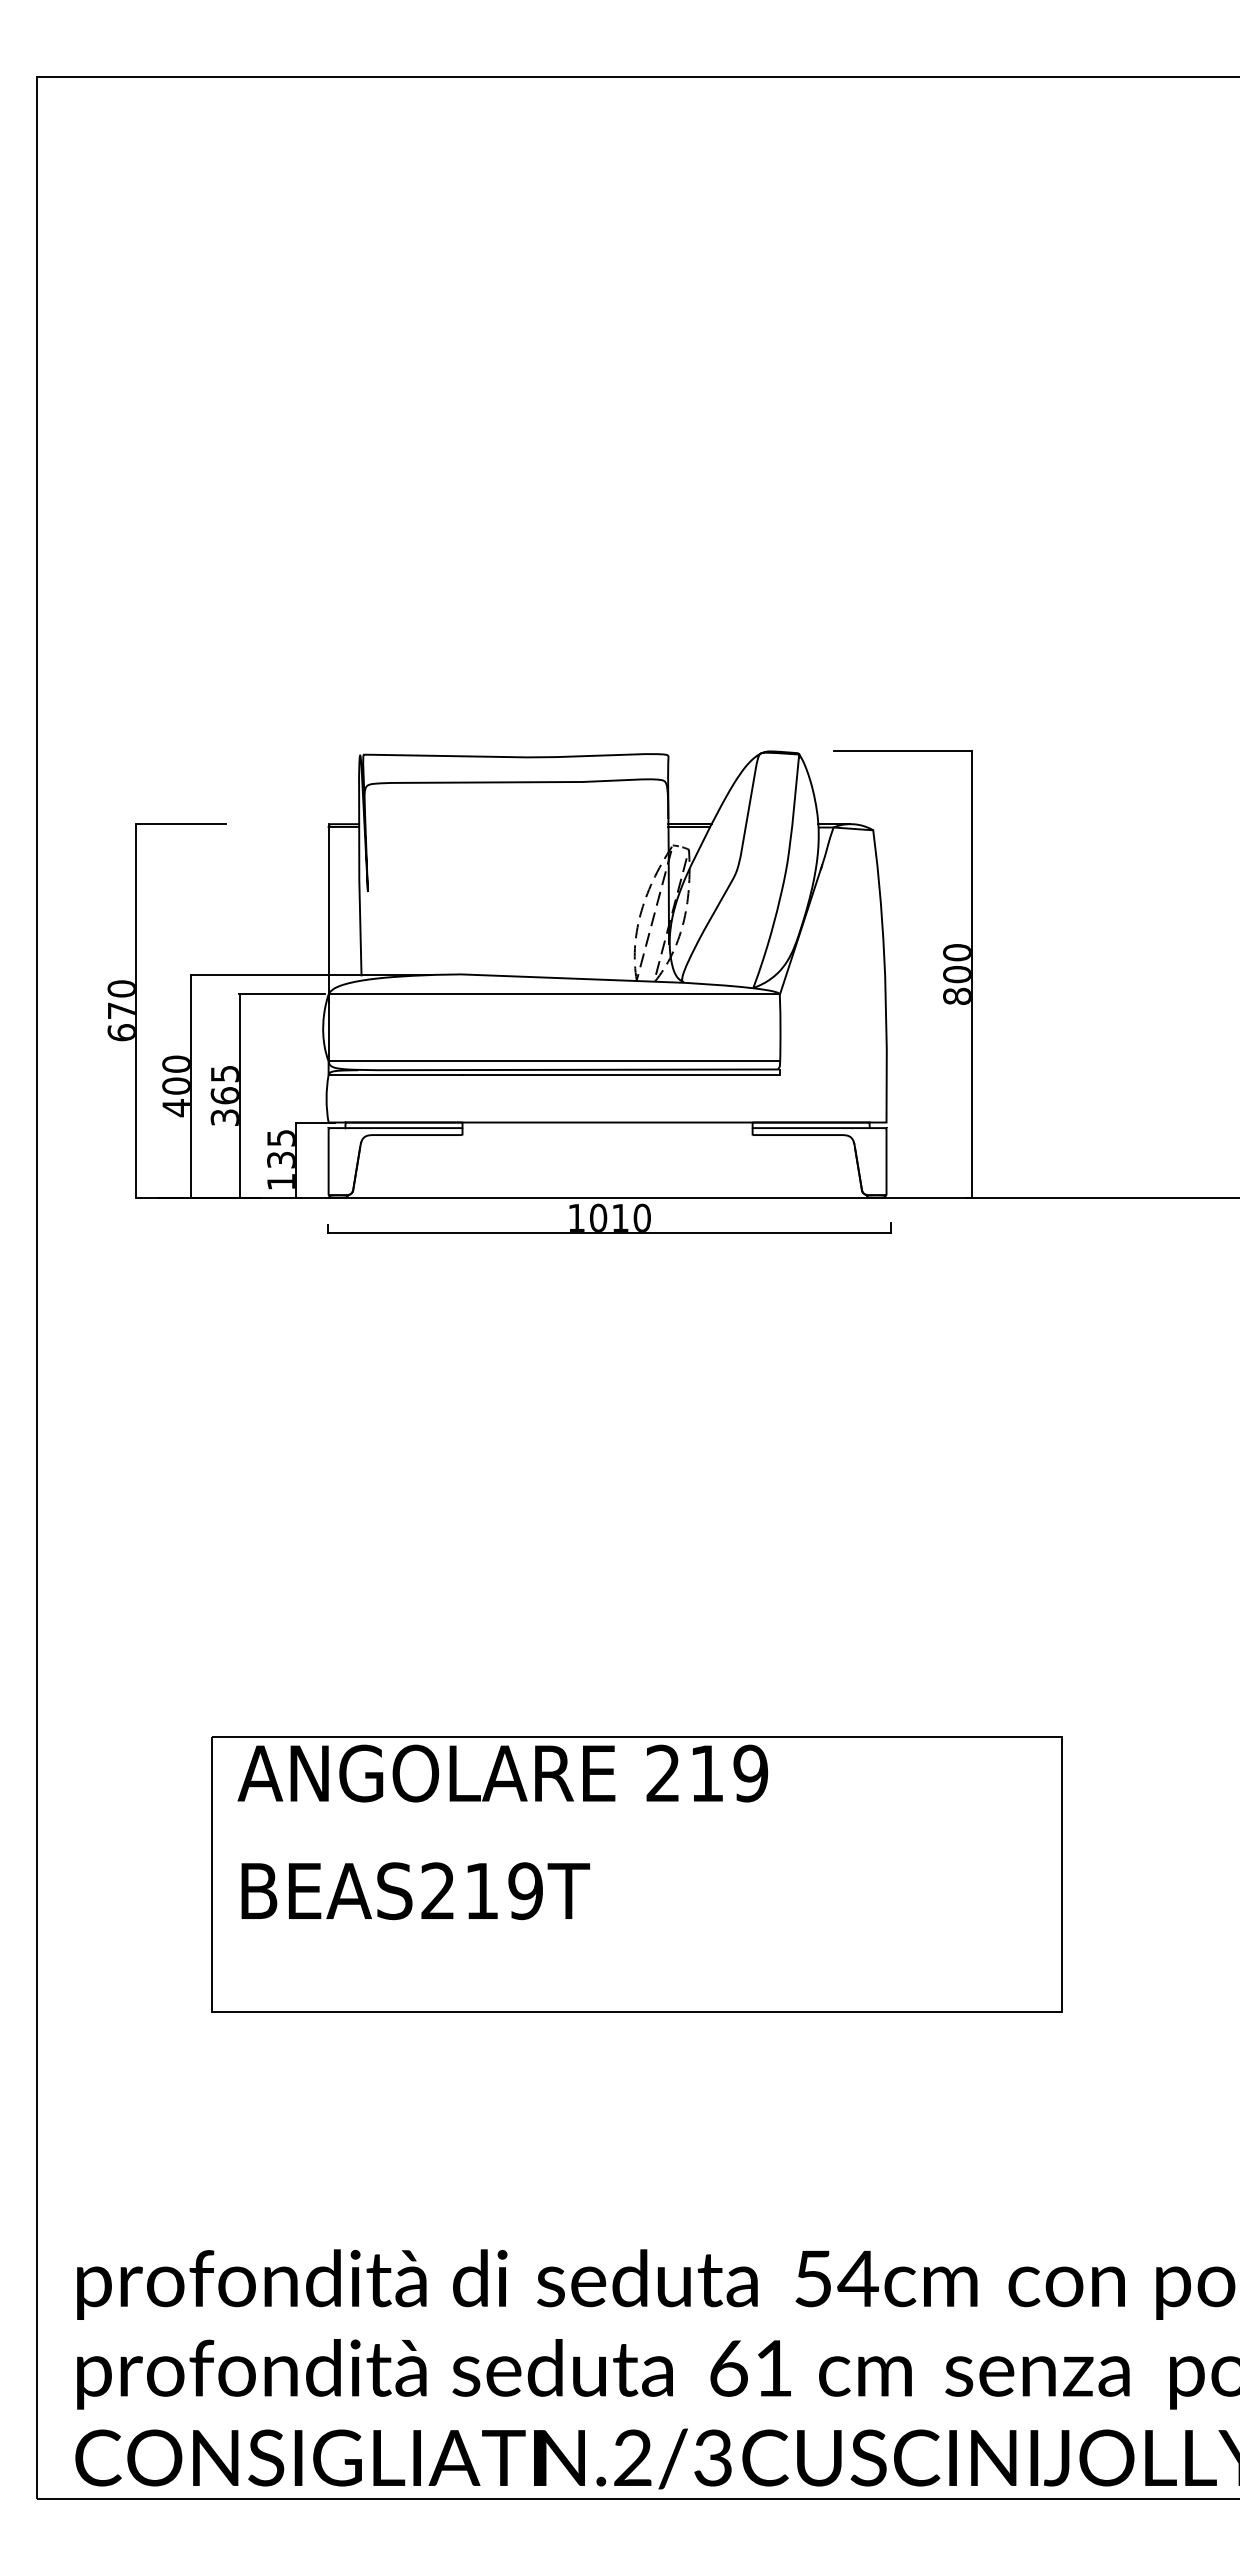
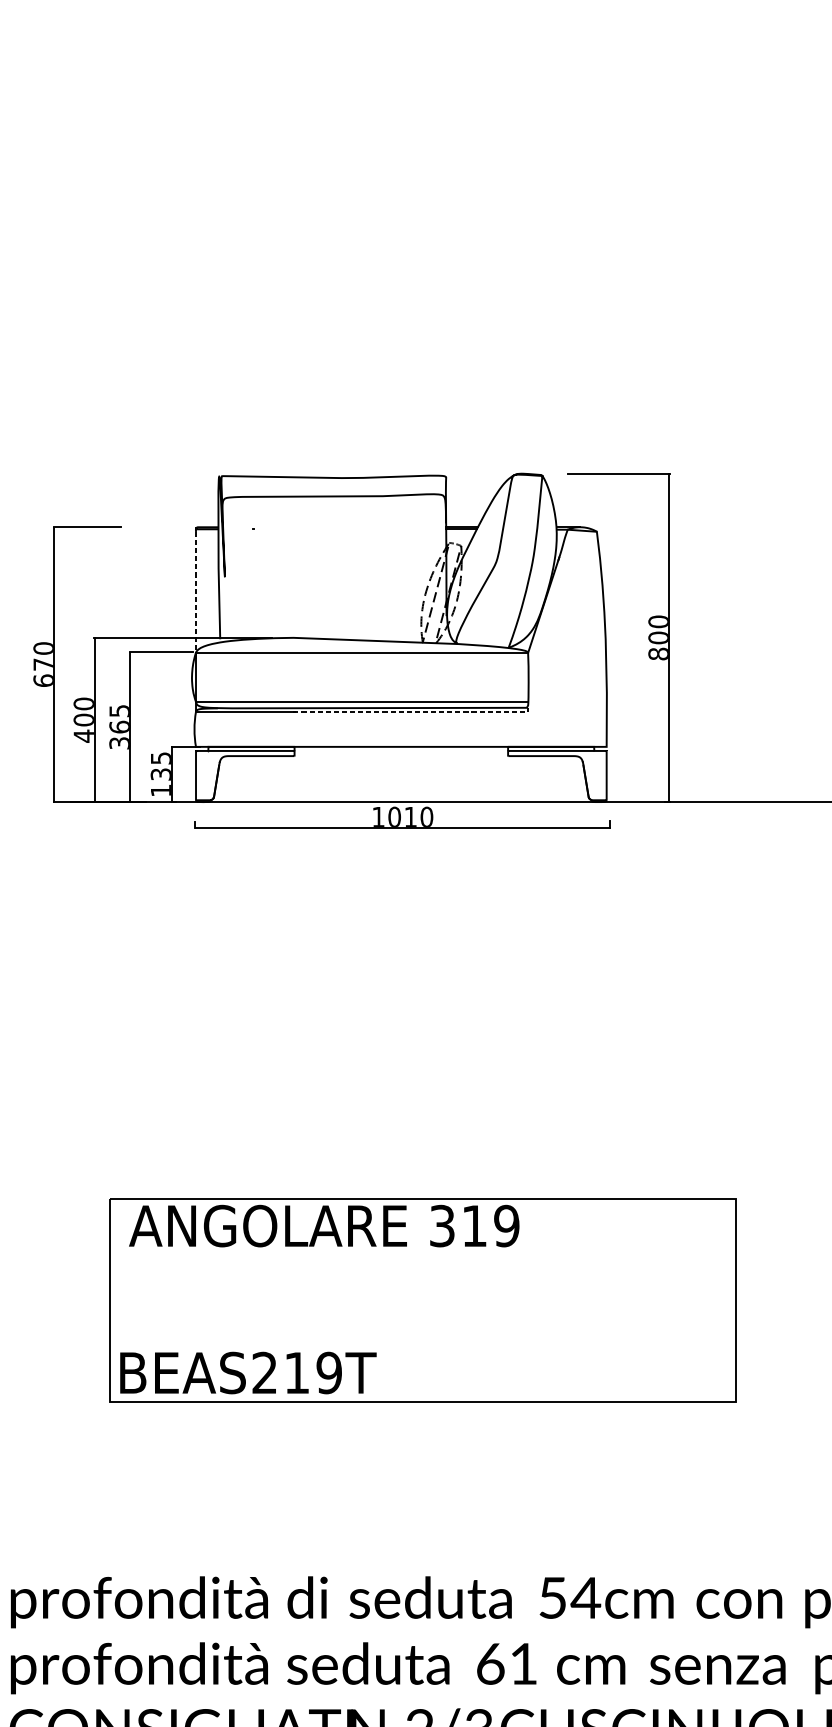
line: (328, 912) -> (195, 592), solid -> dashed
line: (623, 1075) -> (413, 712), solid -> dashed
text: (662, 1773) -> (441, 1226), 219 -> 319
text: (415, 1891) -> (248, 1373), moved

